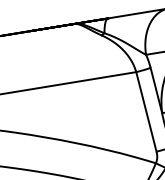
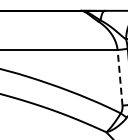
line: (146, 111) -> (120, 77), solid -> dashed

